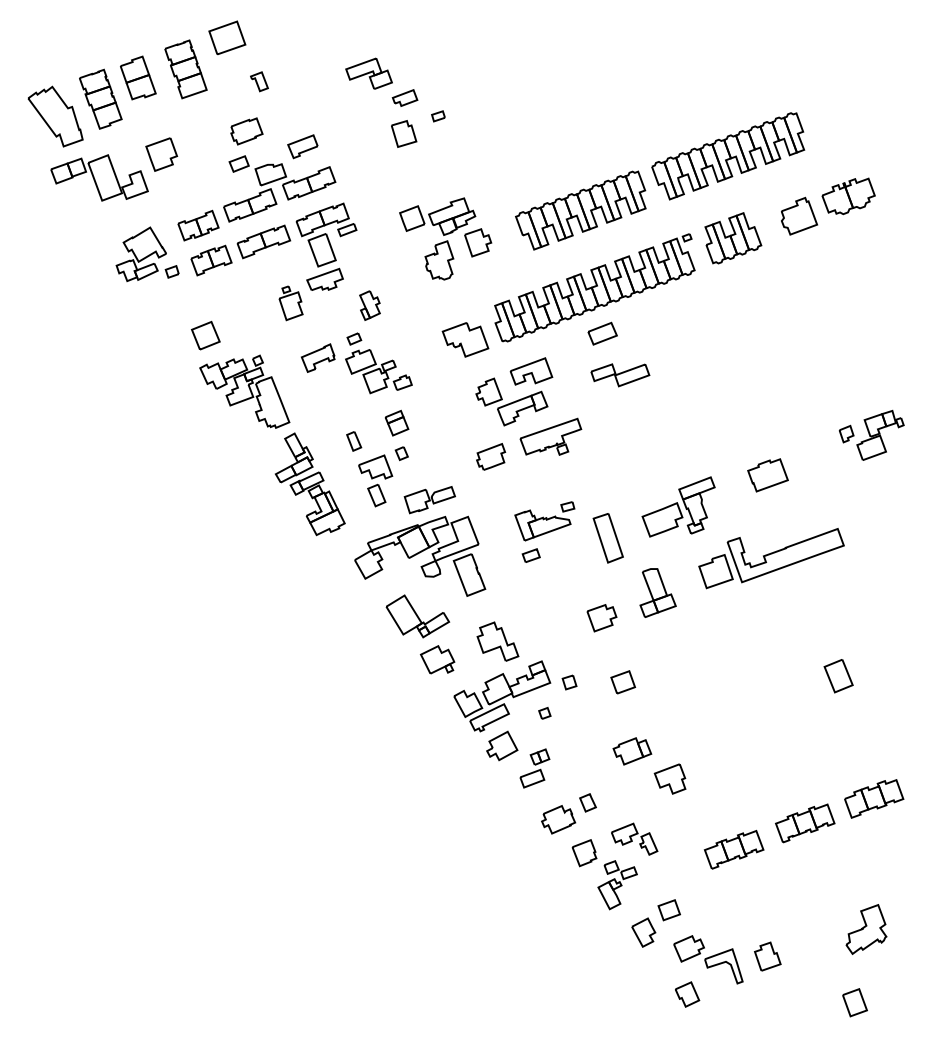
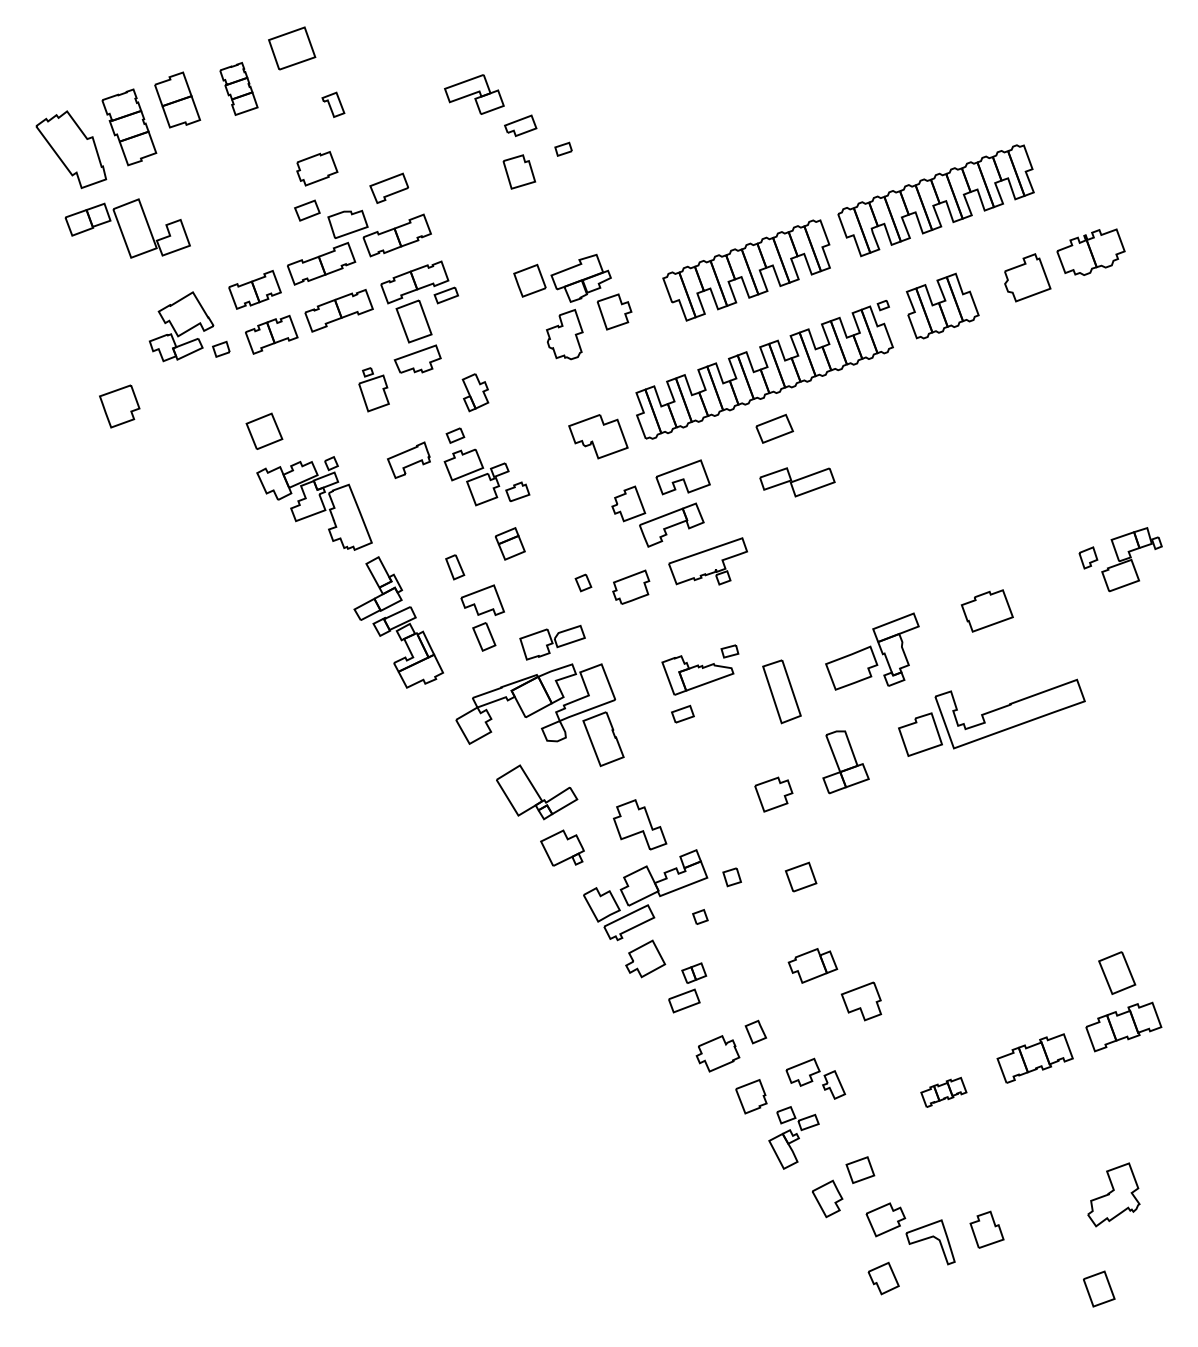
part: (185, 69) -> (238, 88), size x0.7
part: (161, 154) -> (119, 406), moved
part: (401, 453) -> (583, 582), moved
part: (838, 675) -> (1117, 972), moved
part: (733, 849) -> (943, 1092), size x0.6

